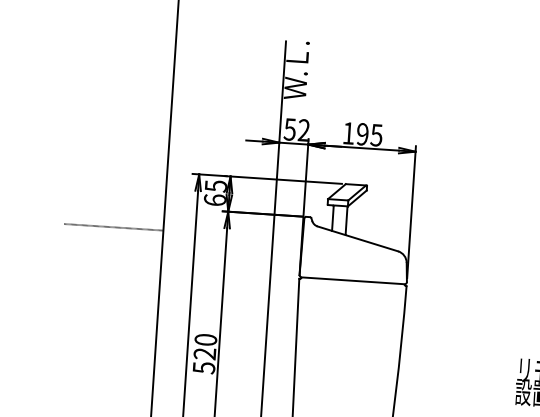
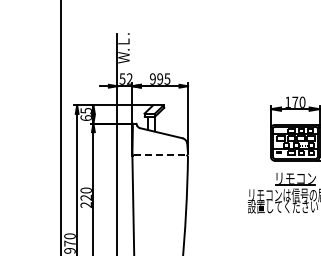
text: (347, 132) -> (152, 78), 195 -> 995
line: (113, 227) -> (34, 135), removed
line: (353, 281) -> (160, 155), solid -> dashed
text: (202, 368) -> (85, 205), 520 -> 220

